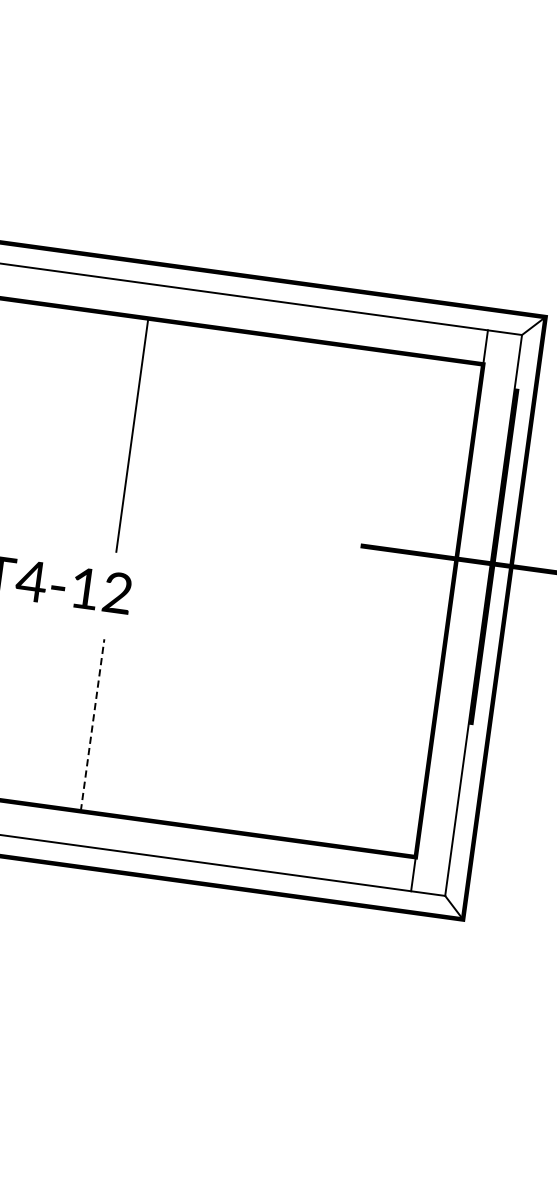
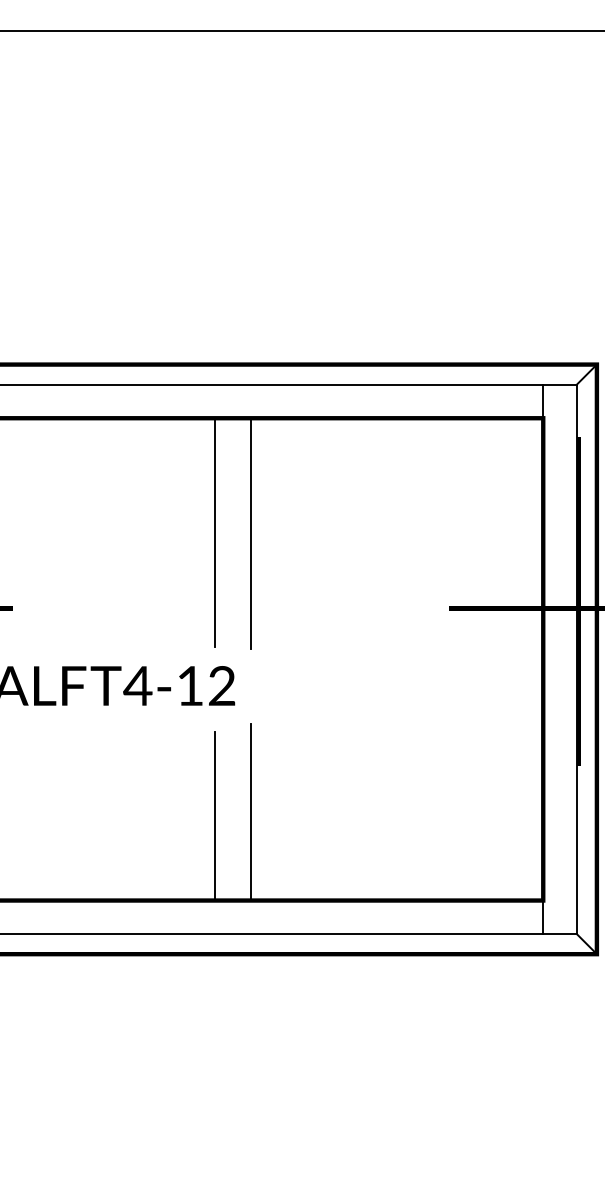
line: (168, 441) -> (250, 533), added
line: (92, 724) -> (215, 815), dashed -> solid
line: (128, 726) -> (250, 812), added

